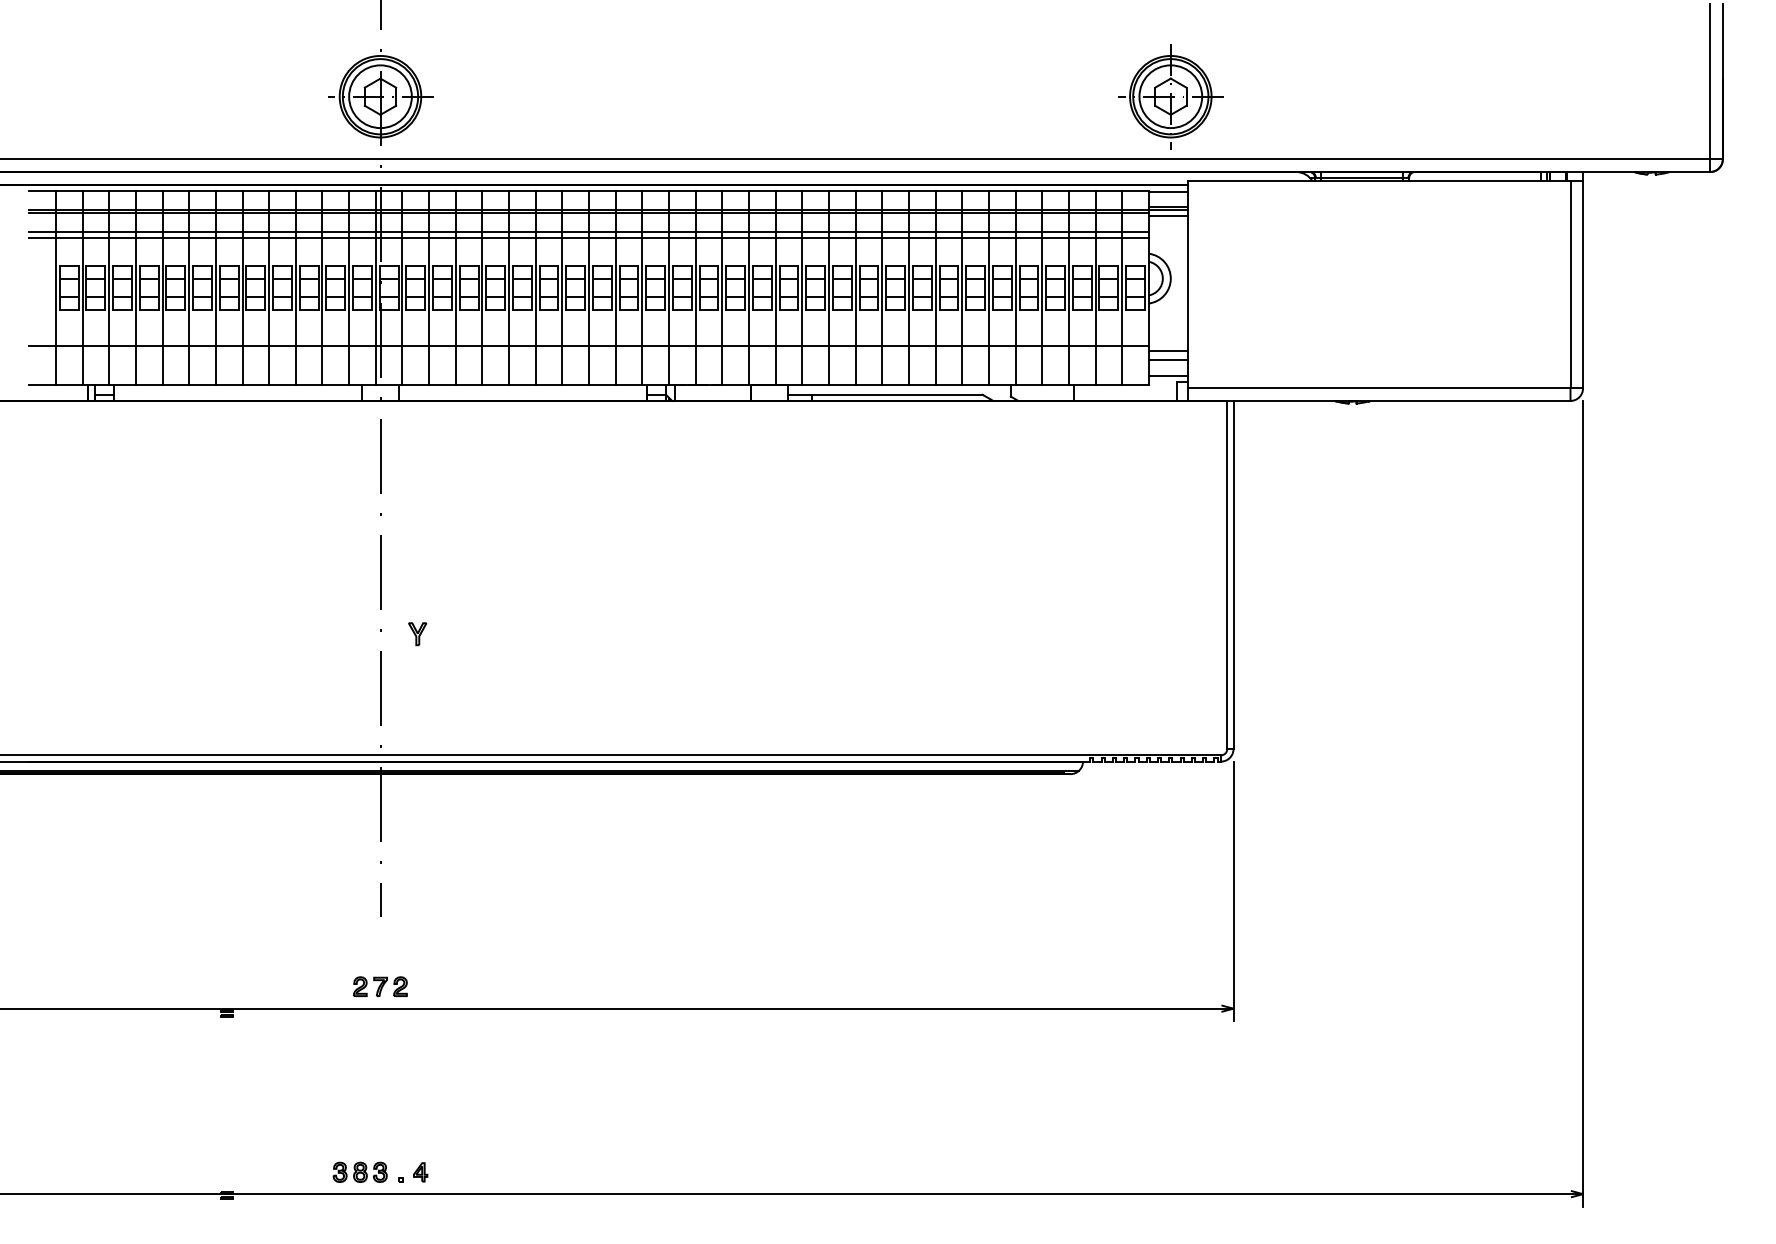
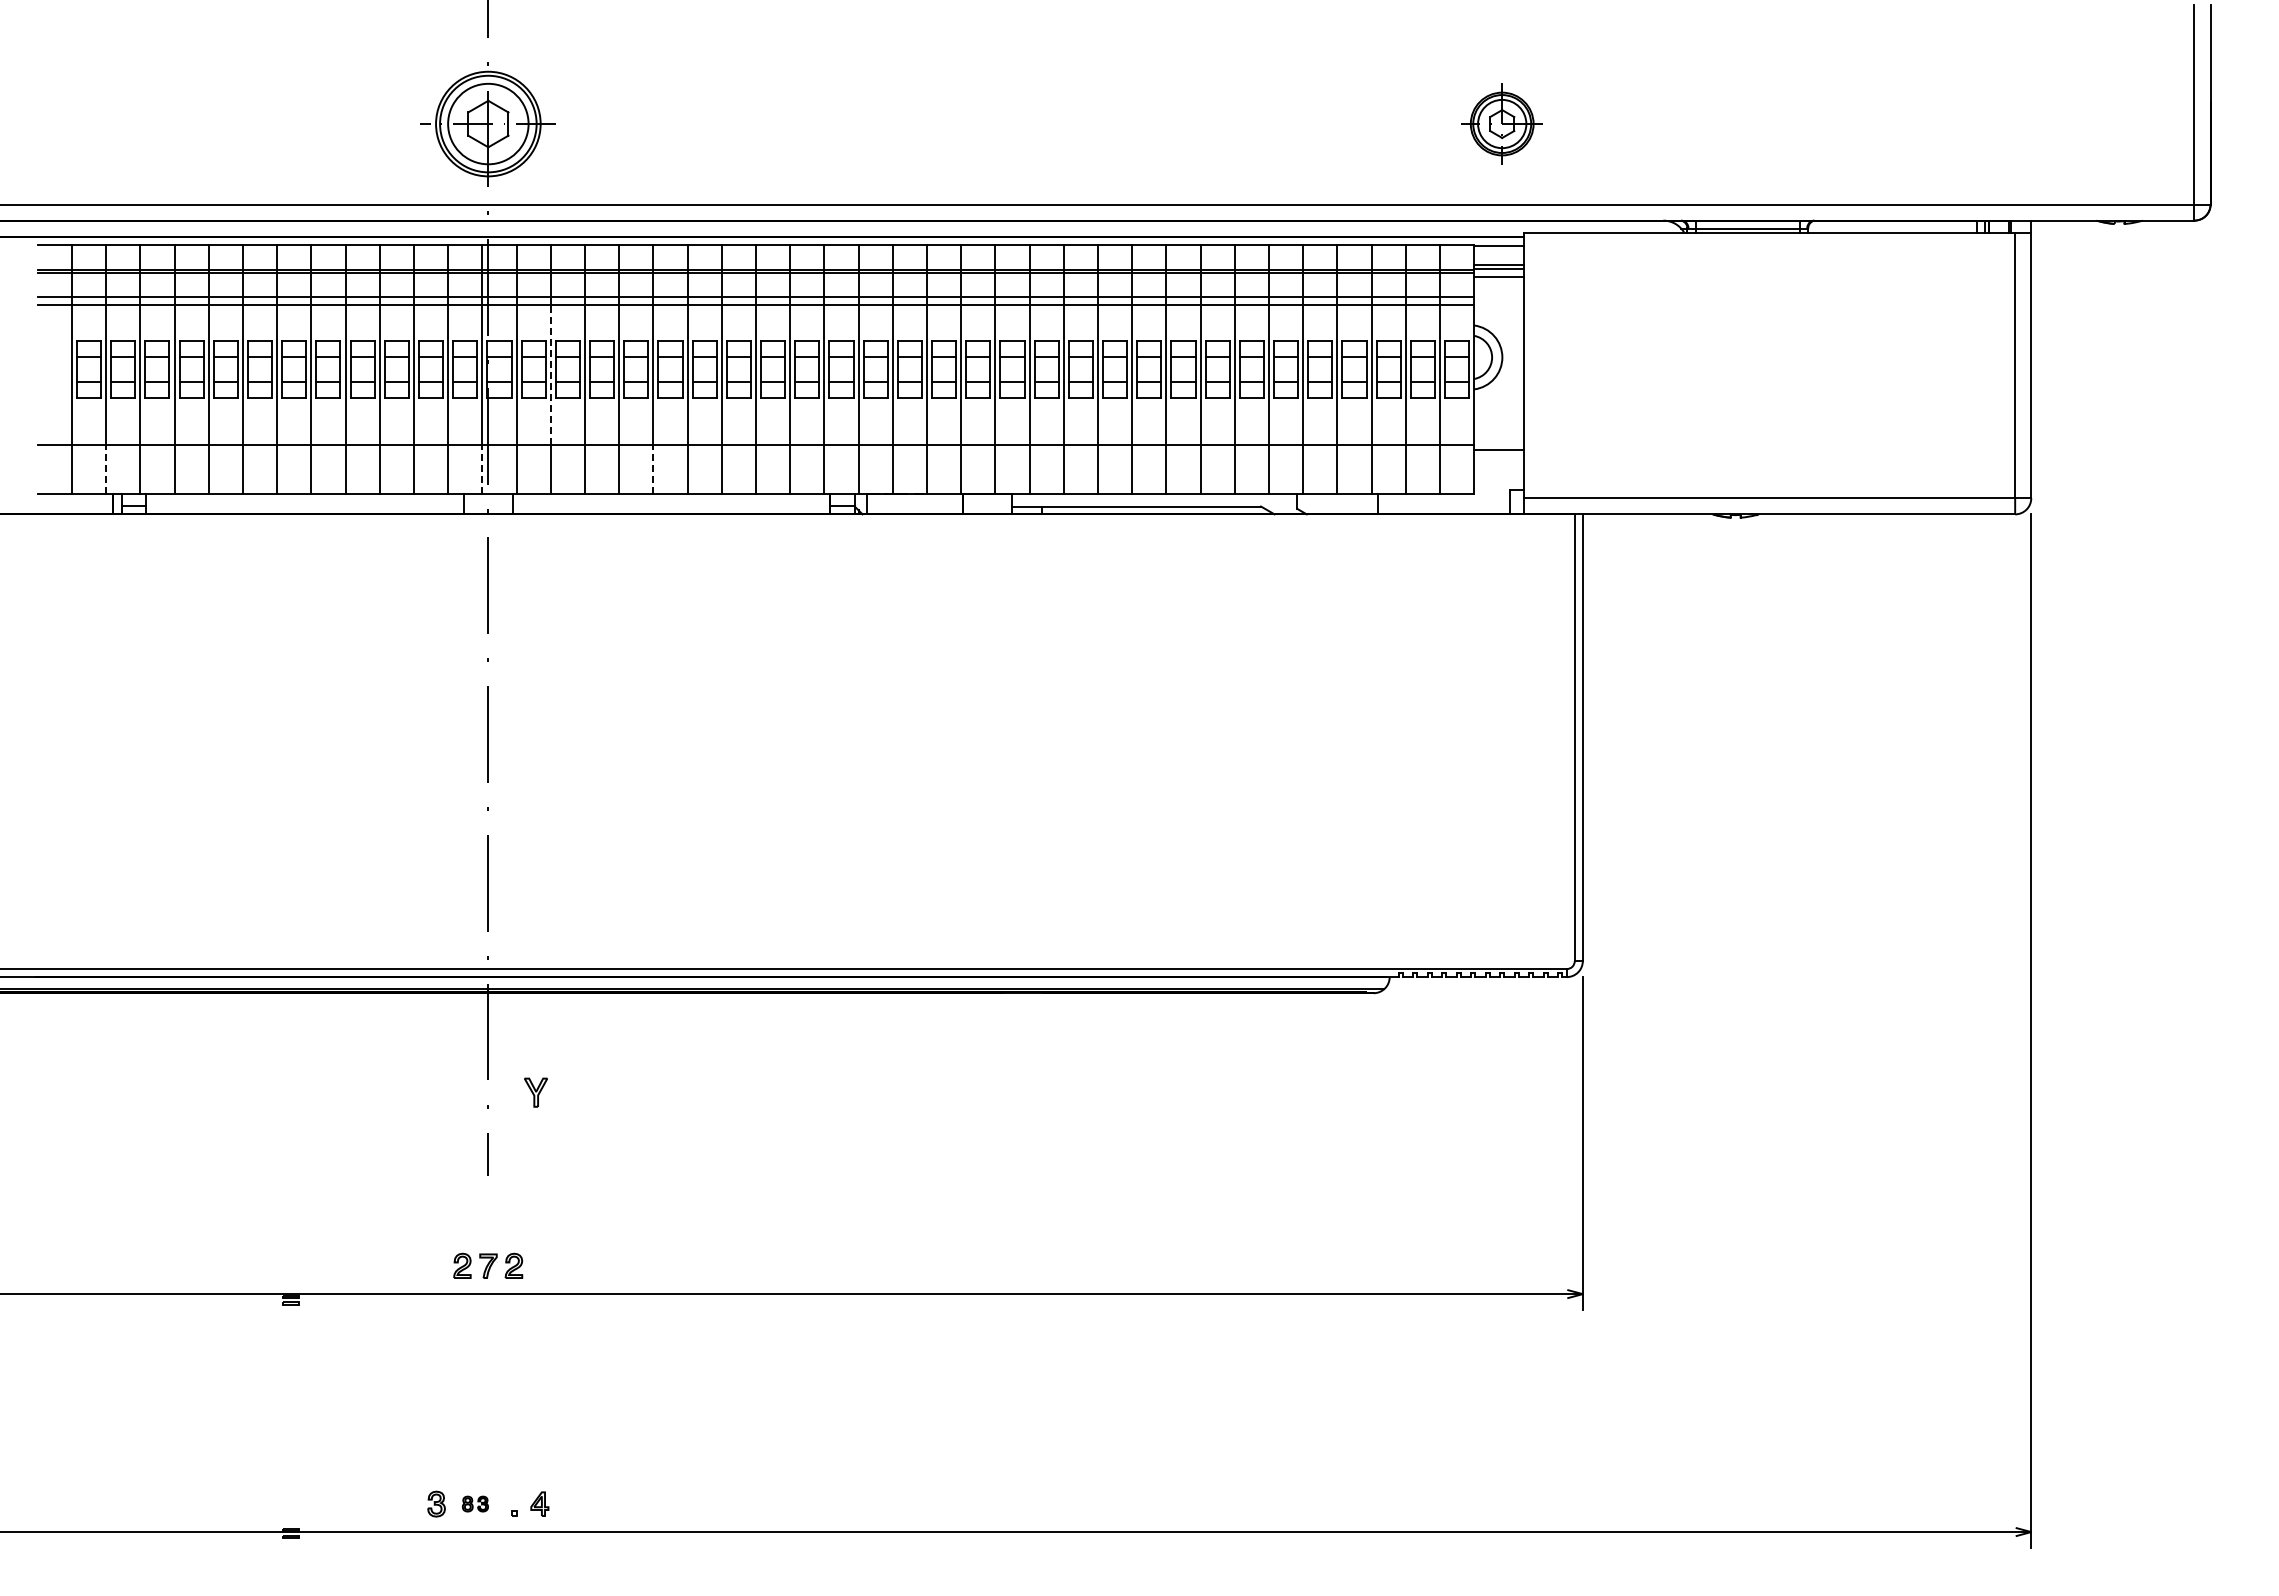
part: (1170, 96) -> (1501, 123), size x0.6
line: (428, 291) -> (550, 374), solid -> dashed
line: (1168, 360) -> (1499, 462), removed
line: (82, 365) -> (106, 469), solid -> dashed
line: (375, 365) -> (482, 469), solid -> dashed
line: (509, 365) -> (653, 469), solid -> dashed
line: (1168, 376) -> (1499, 482), removed
part: (417, 634) -> (535, 1092), moved
part: (370, 1171) -> (475, 1503), size x0.6

